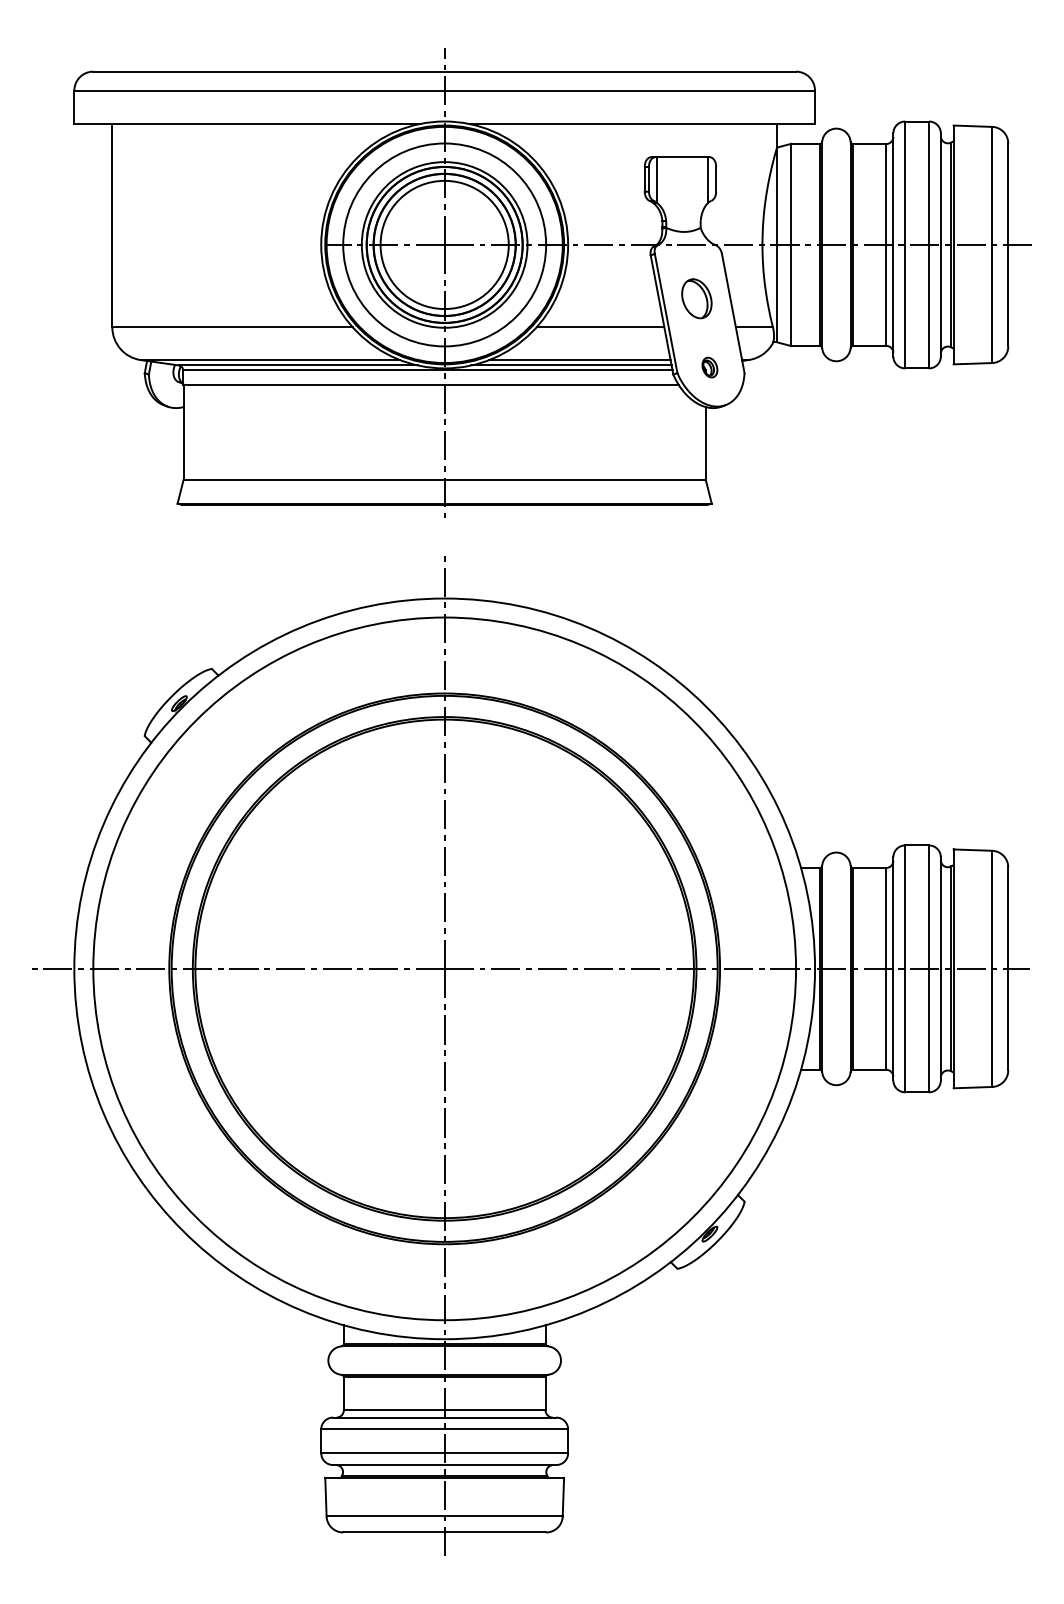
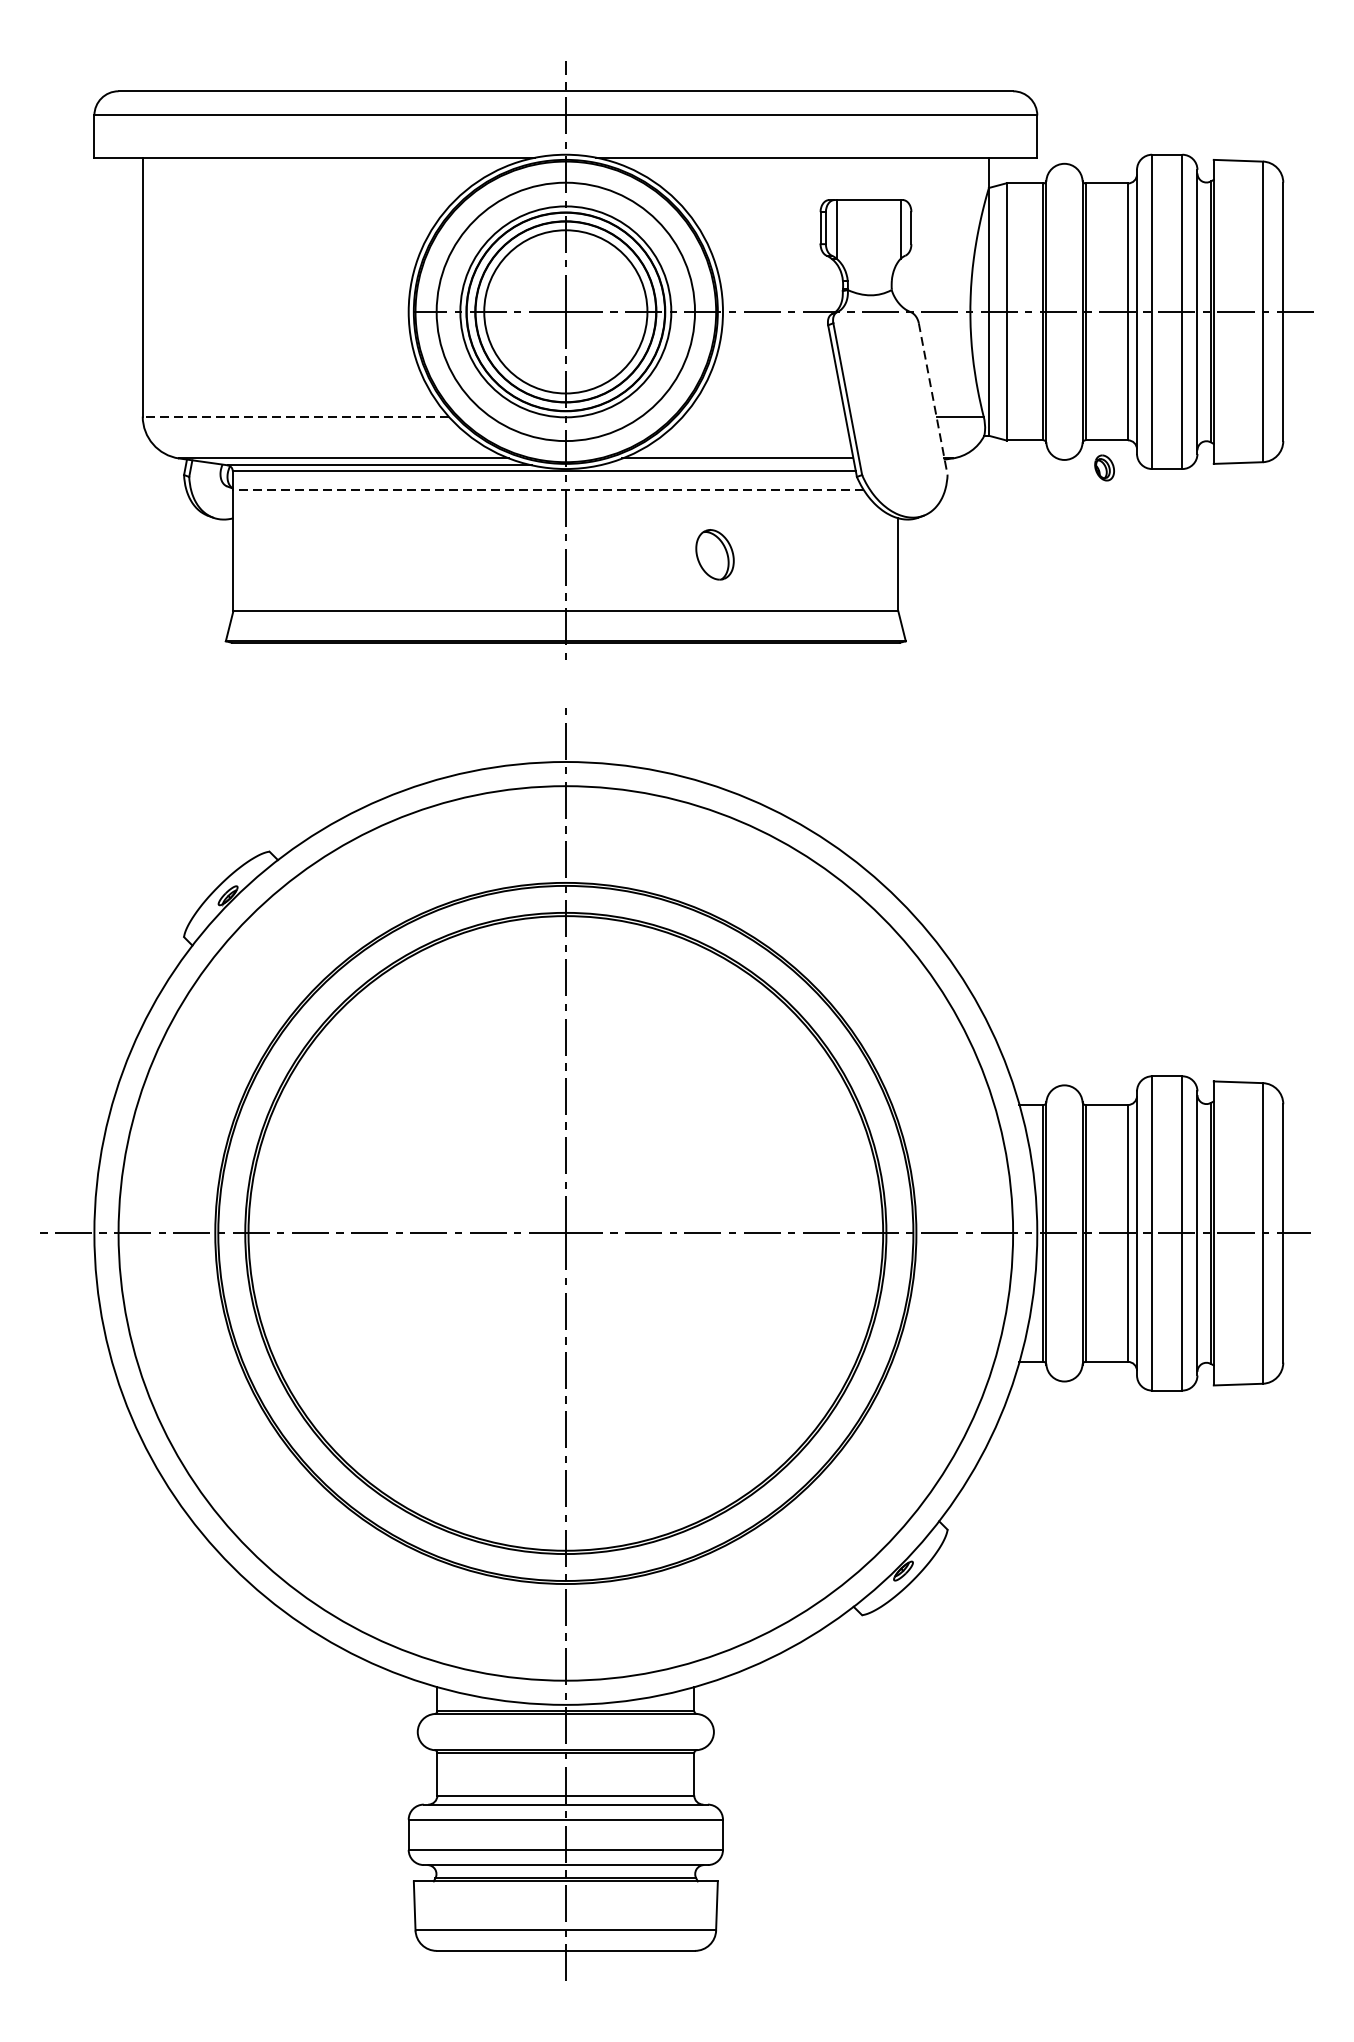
part: (696, 298) -> (714, 554), moved
line: (733, 313) -> (933, 399), solid -> dashed
line: (231, 327) -> (294, 416), solid -> dashed
line: (600, 327) -> (764, 416), removed
line: (571, 365) -> (727, 465), removed
part: (709, 367) -> (1104, 467), moved
line: (430, 385) -> (547, 490), solid -> dashed

